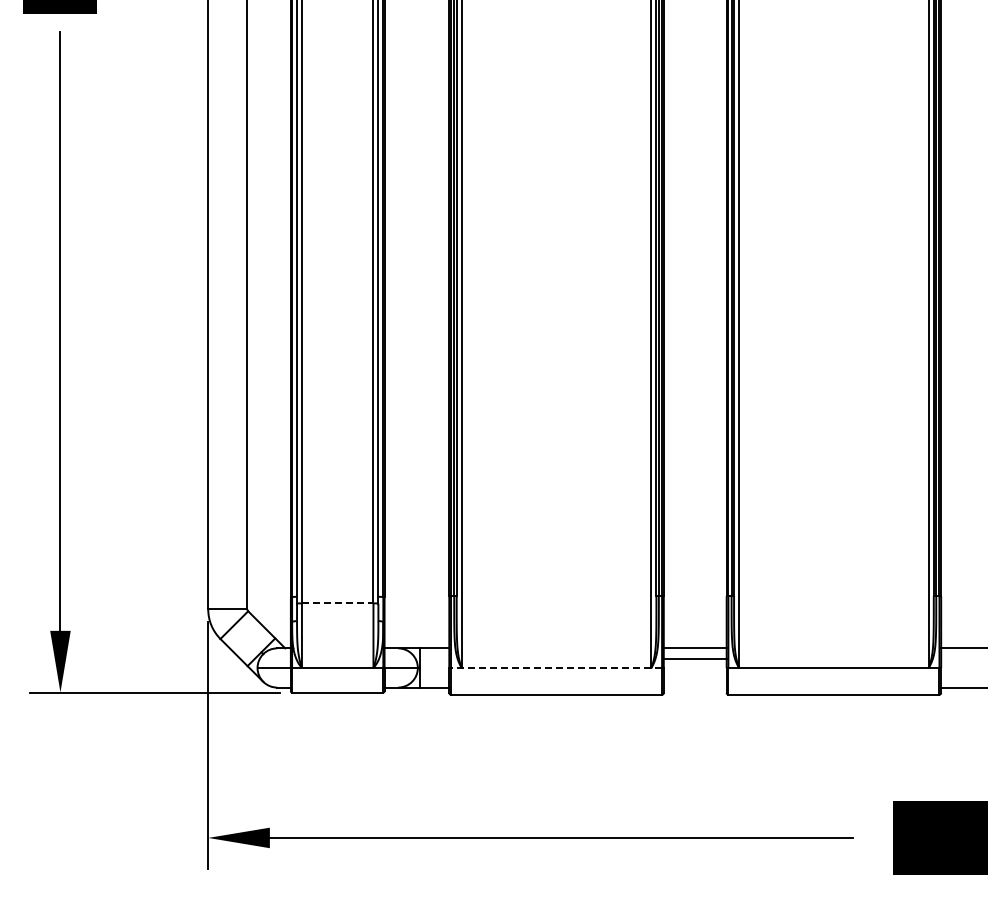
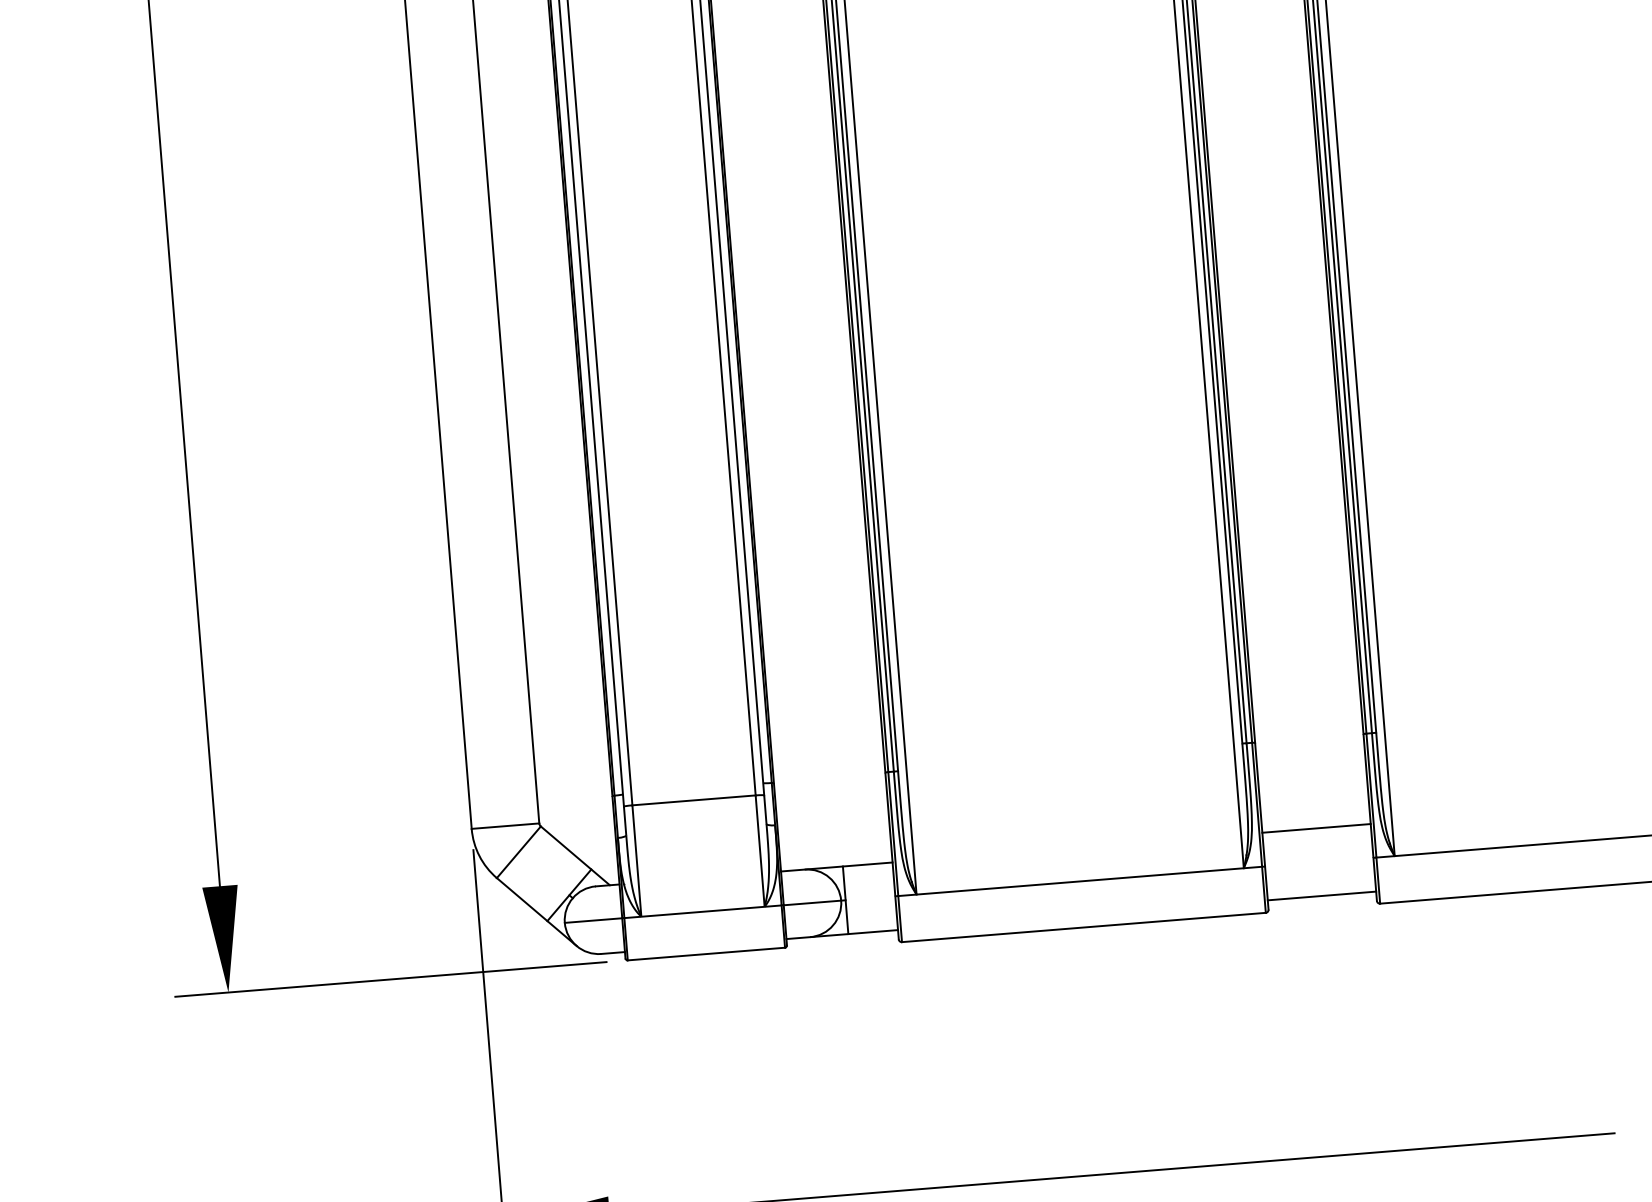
line: (337, 603) -> (693, 800), dashed -> solid
line: (694, 658) -> (1320, 895), moved
line: (556, 667) -> (1080, 880), dashed -> solid

